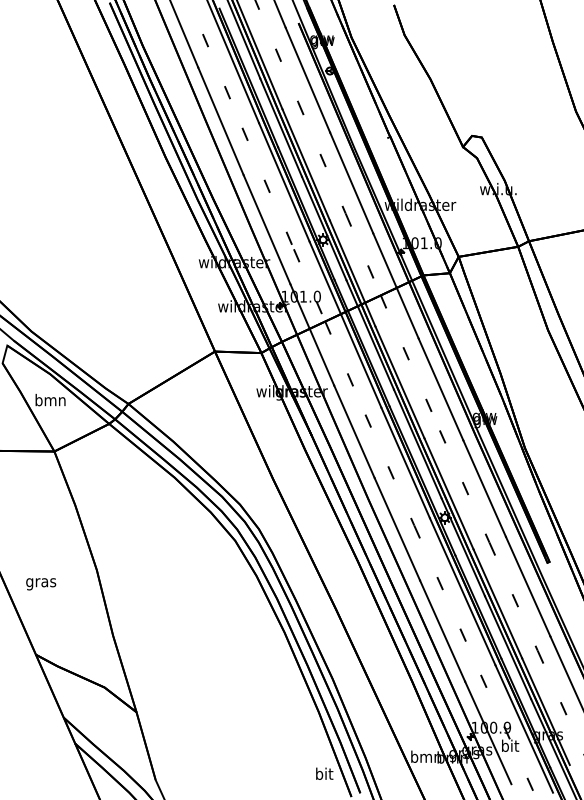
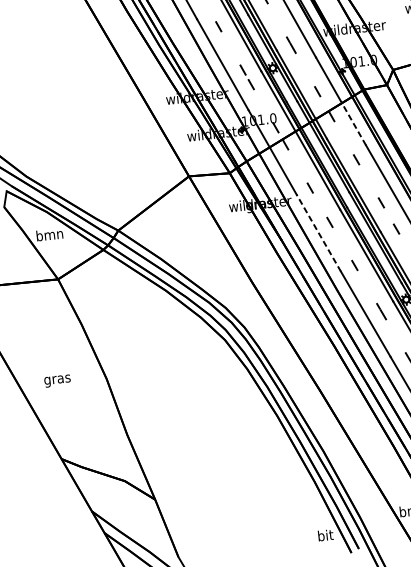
line: (407, 313) -> (353, 124), solid -> dashed
line: (354, 431) -> (318, 232), solid -> dashed
text: (41, 584) -> (57, 381), moved

